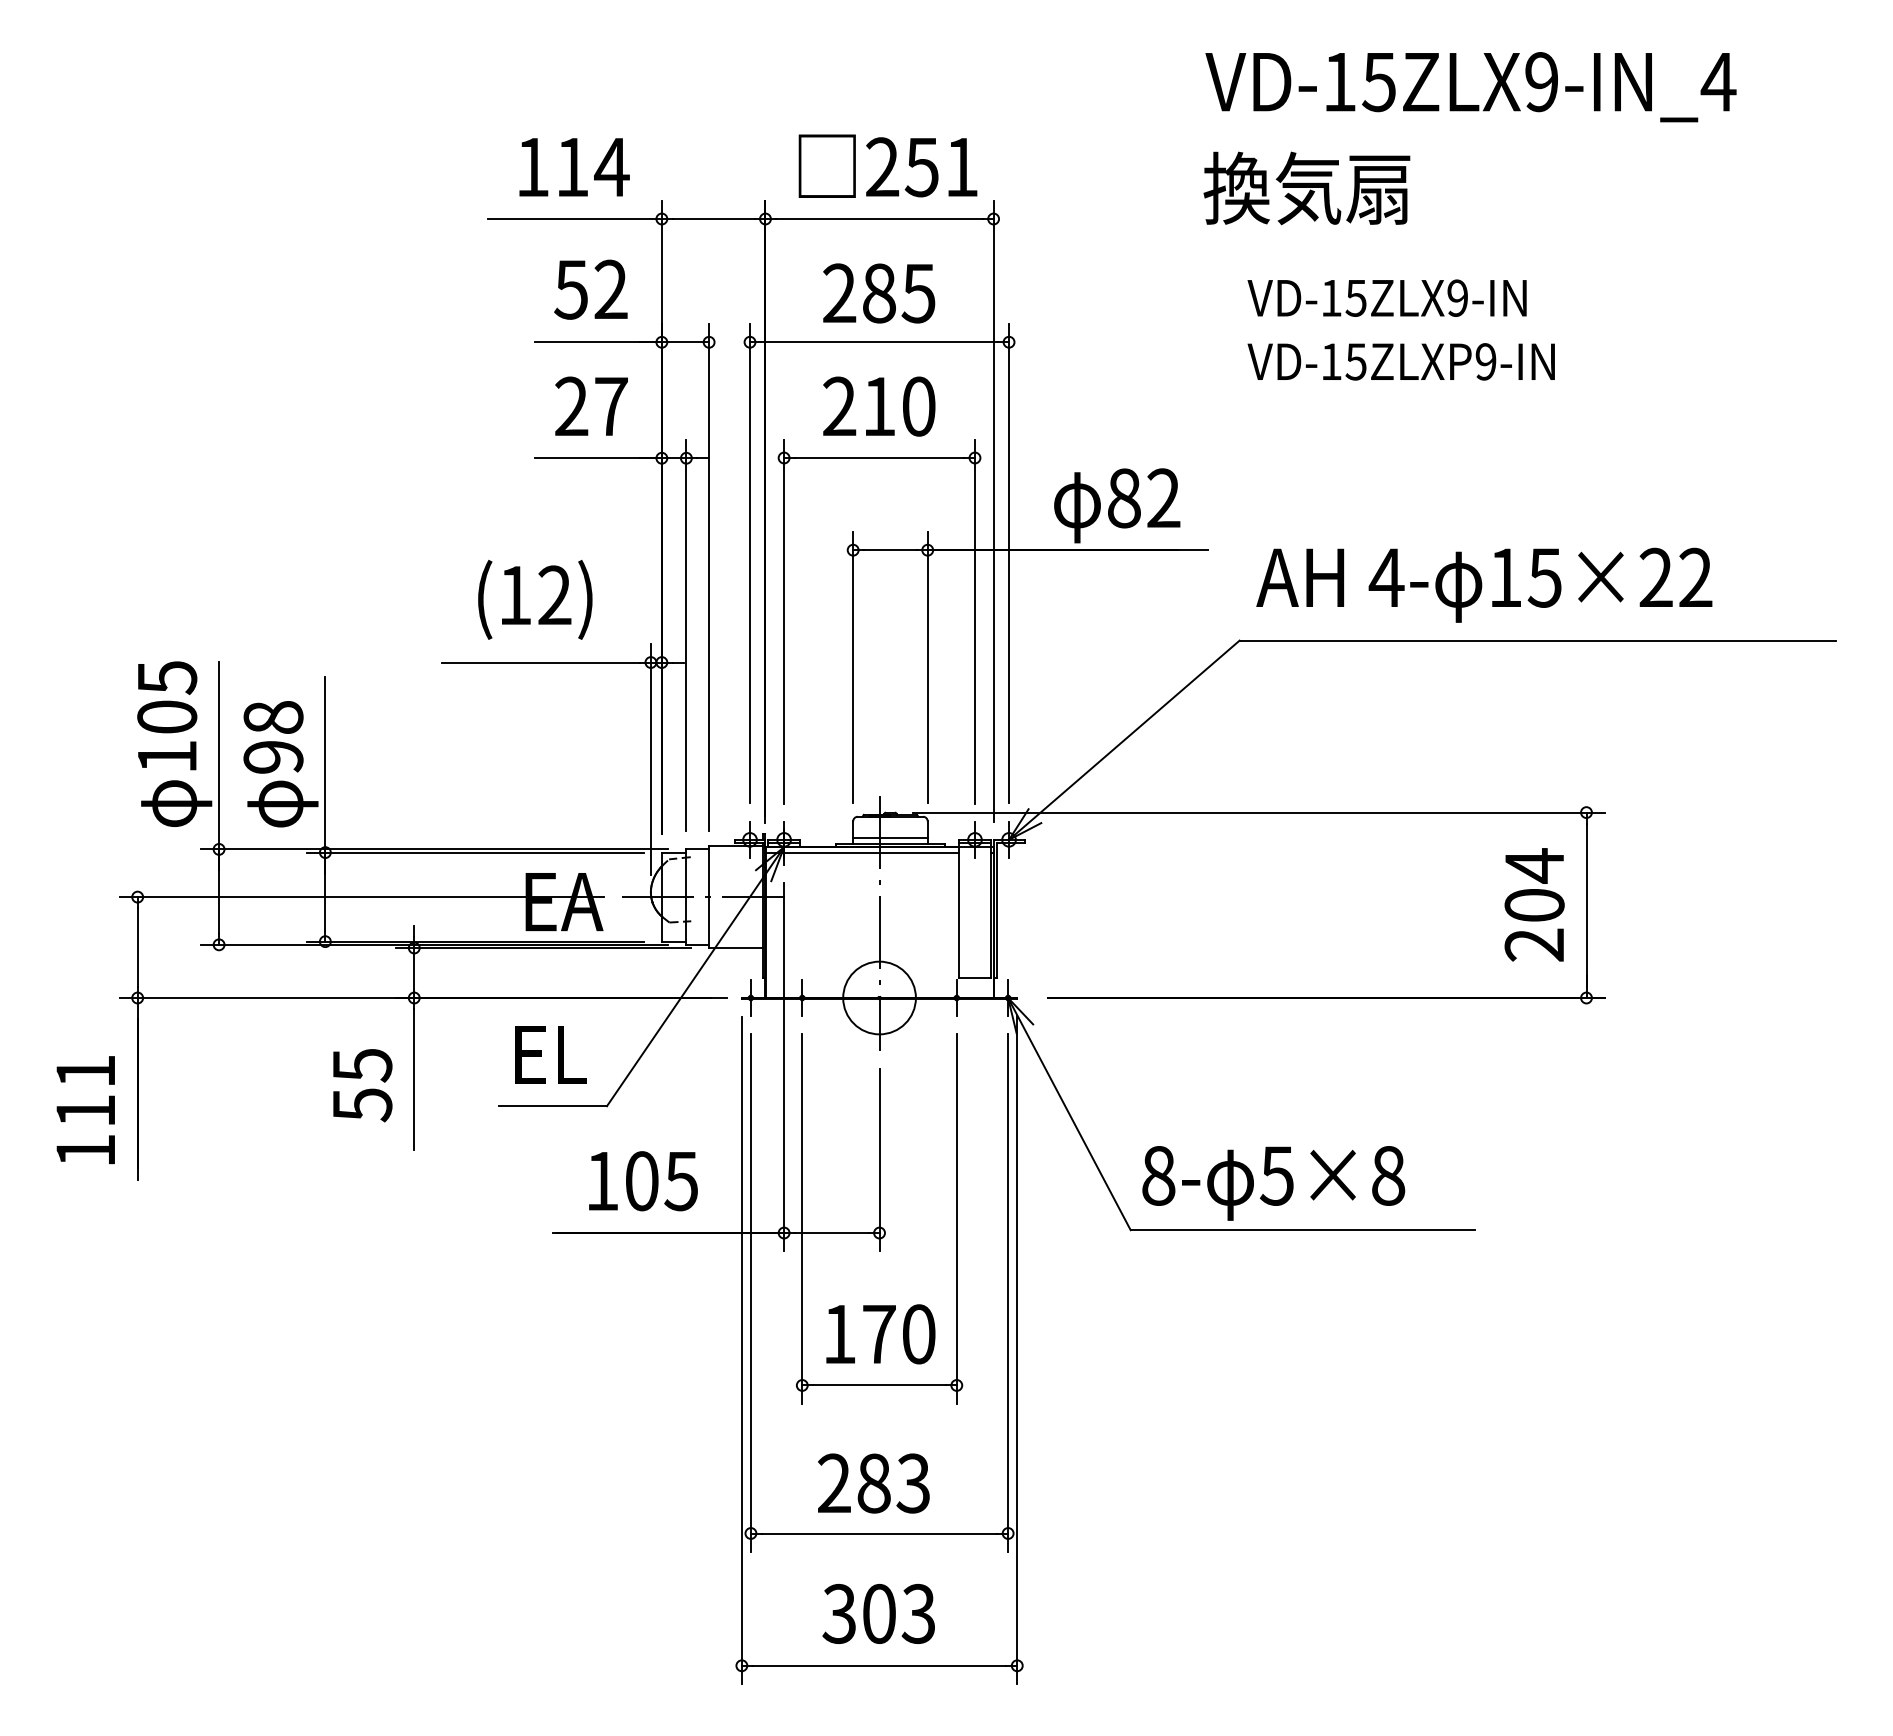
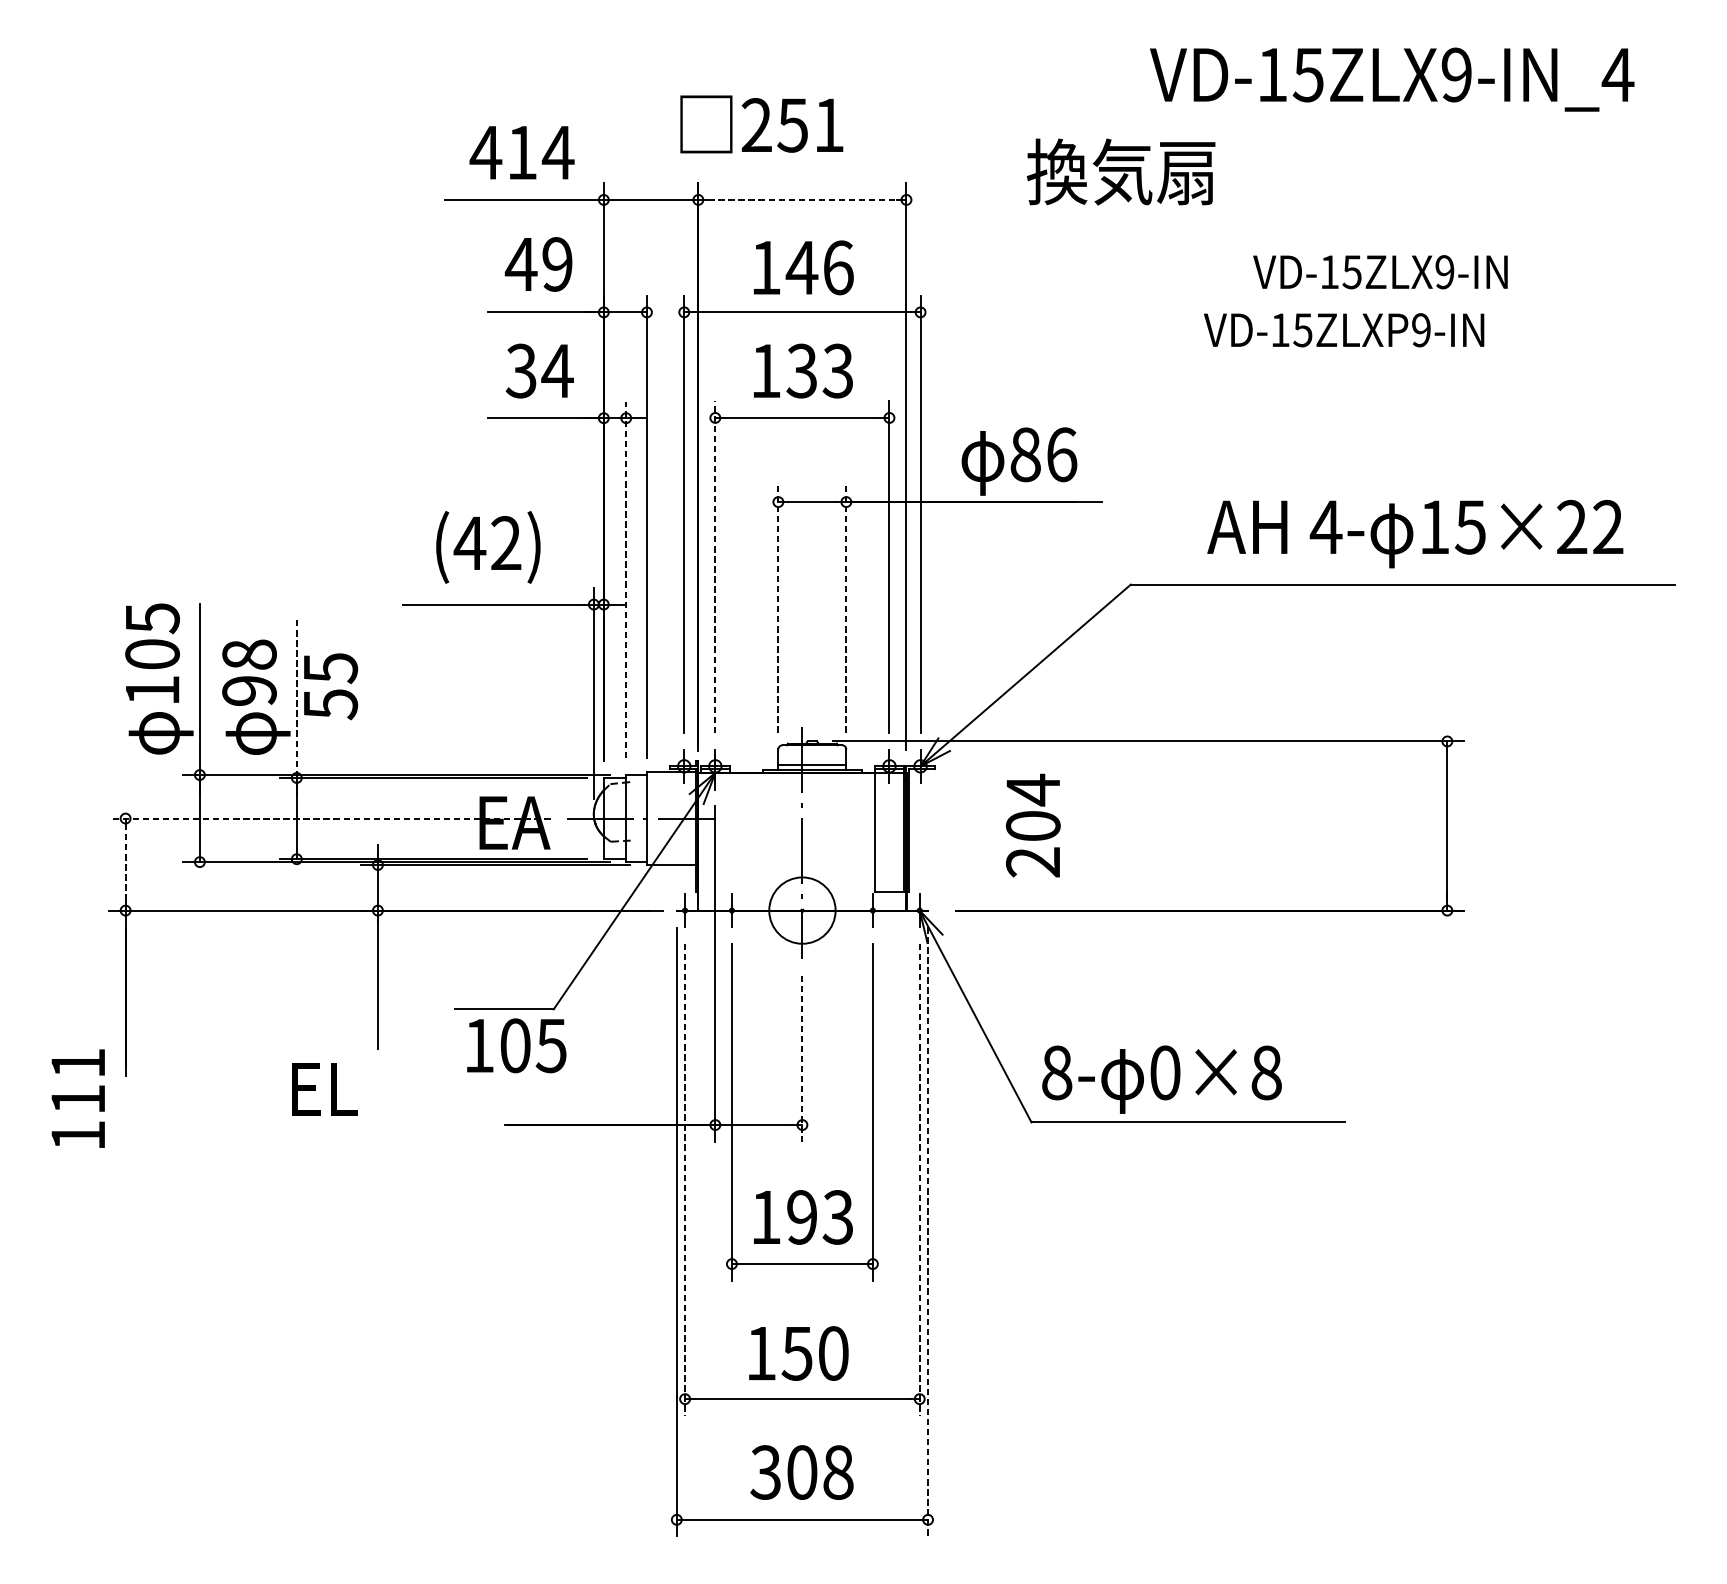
text: (1470, 87) -> (1391, 79), moved
text: (887, 165) -> (761, 123), moved
text: (532, 167) -> (485, 152), 114 -> 414
text: (1306, 188) -> (1120, 172), moved
line: (880, 219) -> (803, 200), solid -> dashed
text: (590, 289) -> (538, 264), 52 -> 49
text: (879, 293) -> (802, 267), 285 -> 146
text: (1386, 297) -> (1379, 271), moved
text: (1400, 361) -> (1343, 329), moved
text: (591, 406) -> (539, 370), 27 -> 34
text: (879, 406) -> (802, 370), 210 -> 133
text: (1163, 498) -> (1061, 454), 82 -> 86
text: (1484, 584) -> (1415, 533), moved
text: (515, 595) -> (470, 543), (12) -> (42)
line: (784, 621) -> (715, 567), solid -> dashed
line: (686, 635) -> (626, 579), solid -> dashed
line: (853, 667) -> (778, 609), solid -> dashed
line: (927, 667) -> (846, 609), solid -> dashed
line: (325, 774) -> (296, 706), solid -> dashed
line: (862, 853) -> (786, 778), removed
line: (361, 897) -> (329, 818), solid -> dashed
text: (1534, 904) -> (1033, 825), moved
line: (137, 947) -> (125, 864), solid -> dashed
text: (550, 1054) -> (324, 1088), moved
text: (362, 1085) -> (330, 686), moved
text: (85, 1110) -> (78, 1098), moved
line: (879, 1160) -> (802, 1058), solid -> dashed
text: (1276, 1175) -> (1164, 1072), 5×8 -> 0×8
text: (643, 1181) -> (516, 1046), moved
line: (750, 1293) -> (684, 1180), solid -> dashed
line: (1008, 1293) -> (920, 1180), solid -> dashed
text: (898, 1334) -> (819, 1217), 170 -> 193
line: (1017, 1350) -> (928, 1232), solid -> dashed
text: (874, 1483) -> (797, 1353), 283 -> 150
text: (918, 1613) -> (837, 1472), 303 -> 308

